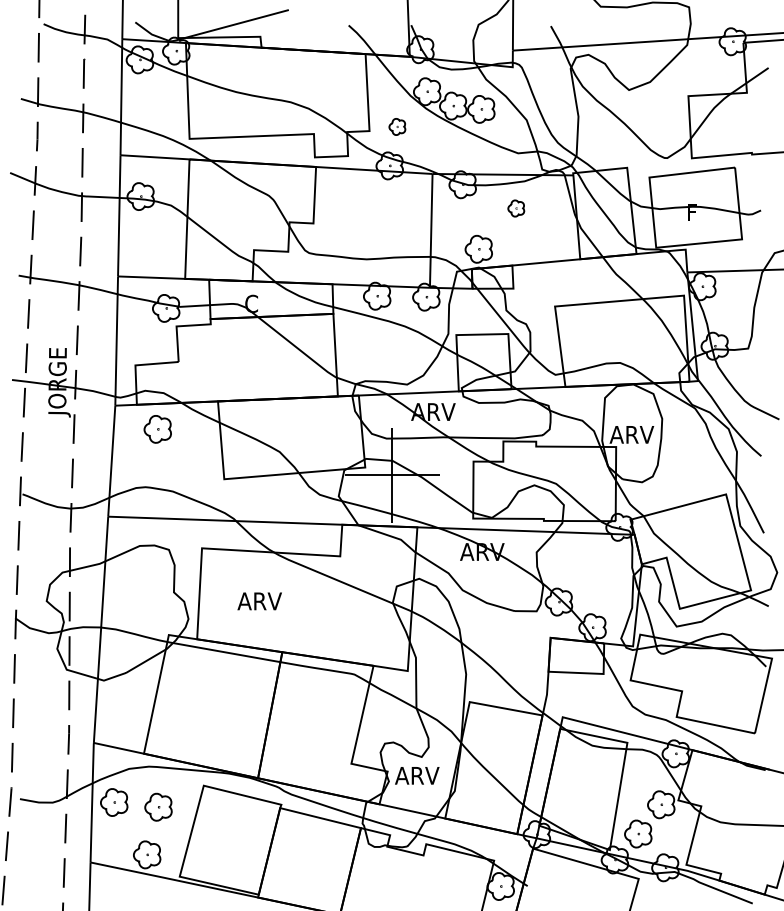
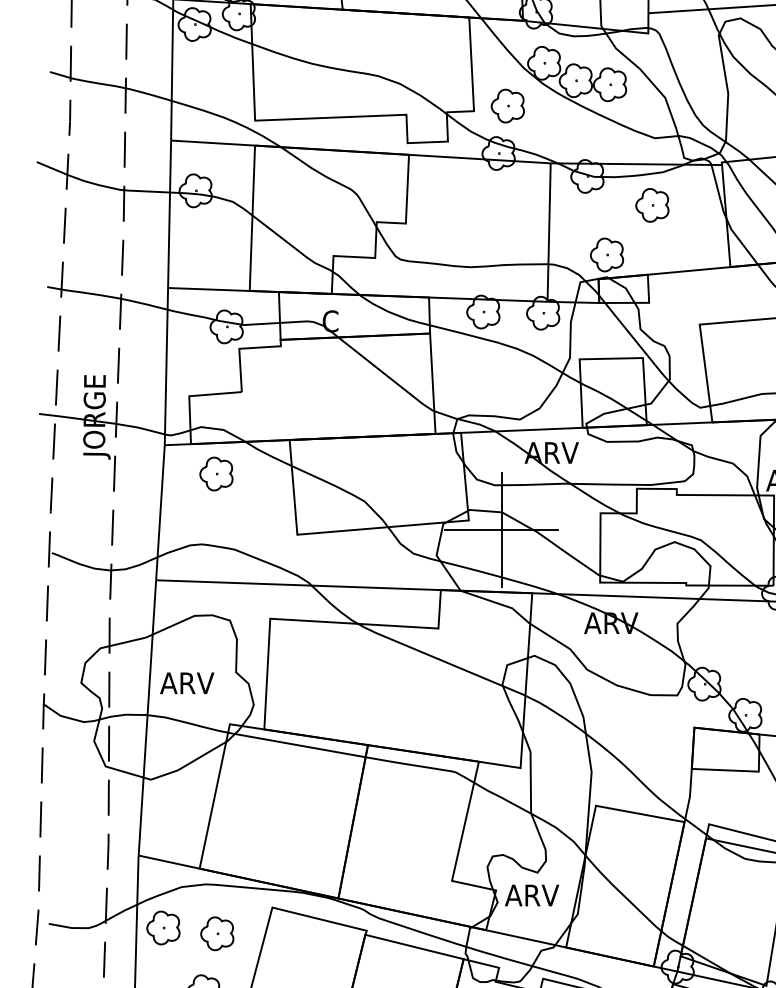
part: (397, 126) -> (508, 105), size x1.67
part: (516, 208) -> (652, 205), size x1.67
text: (259, 601) -> (186, 683), moved

